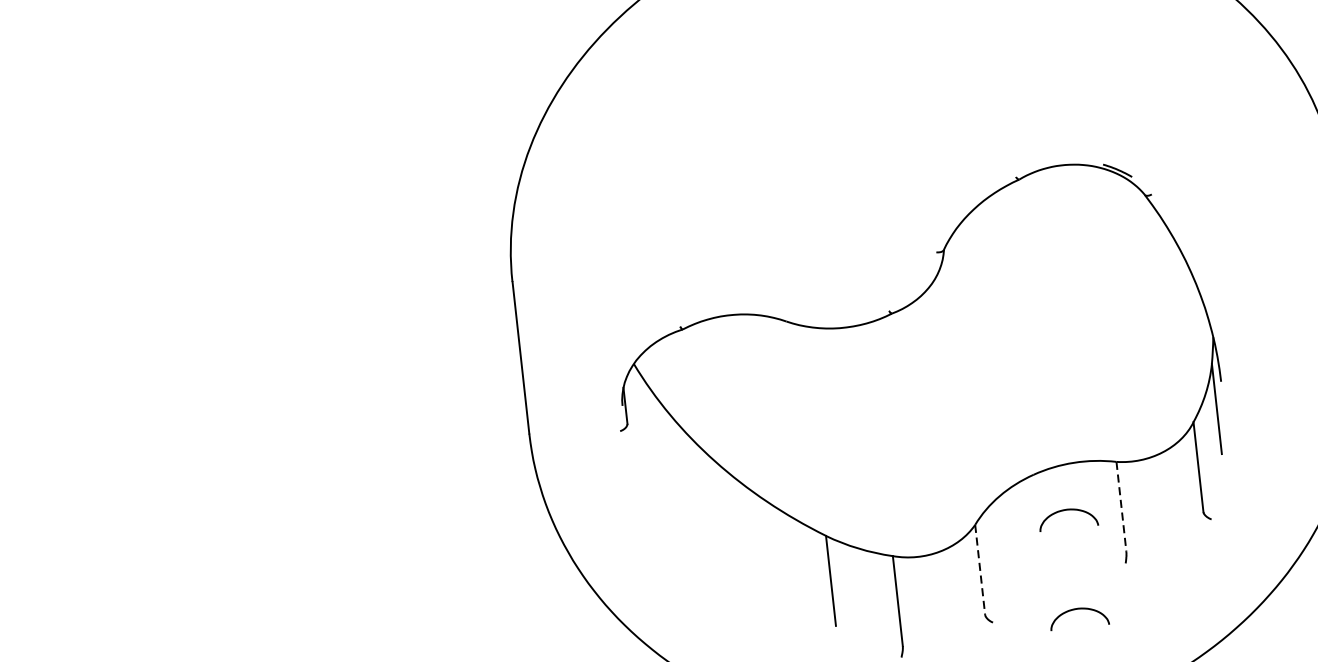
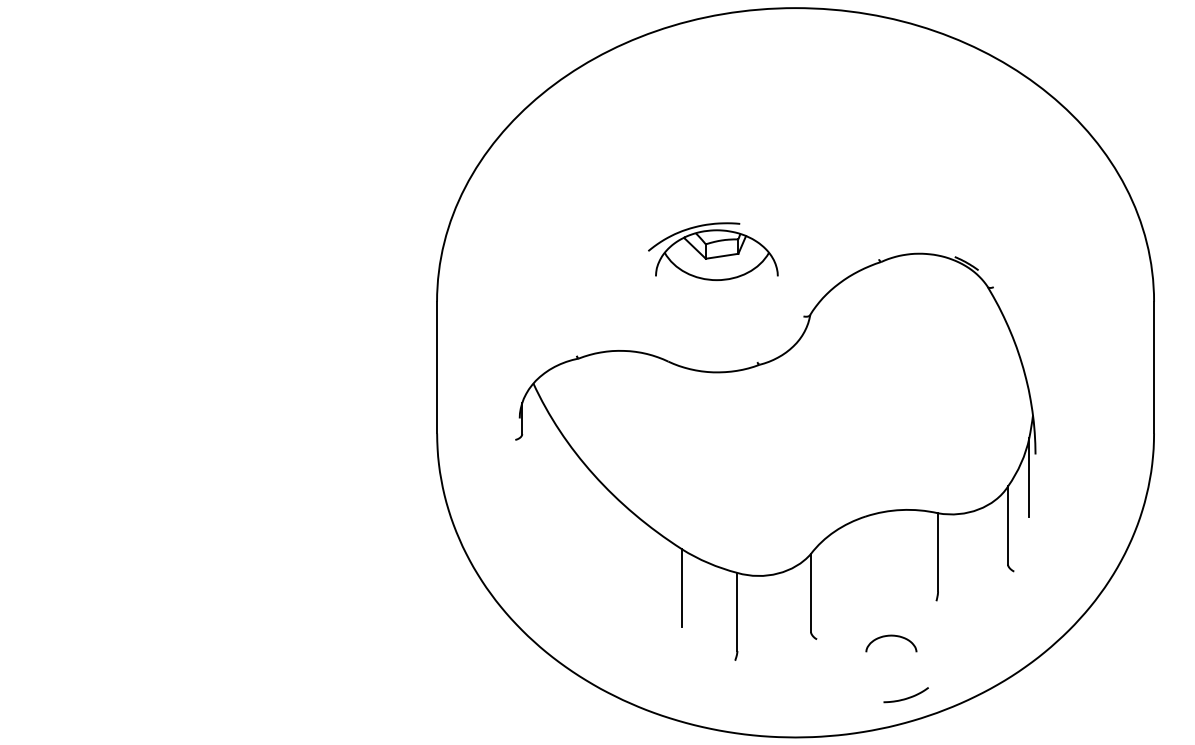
part: (824, 188) -> (713, 251), added
line: (1121, 507) -> (938, 552), dashed -> solid
curve: (1067, 510) -> (891, 550), removed
line: (979, 570) -> (810, 593), dashed -> solid

